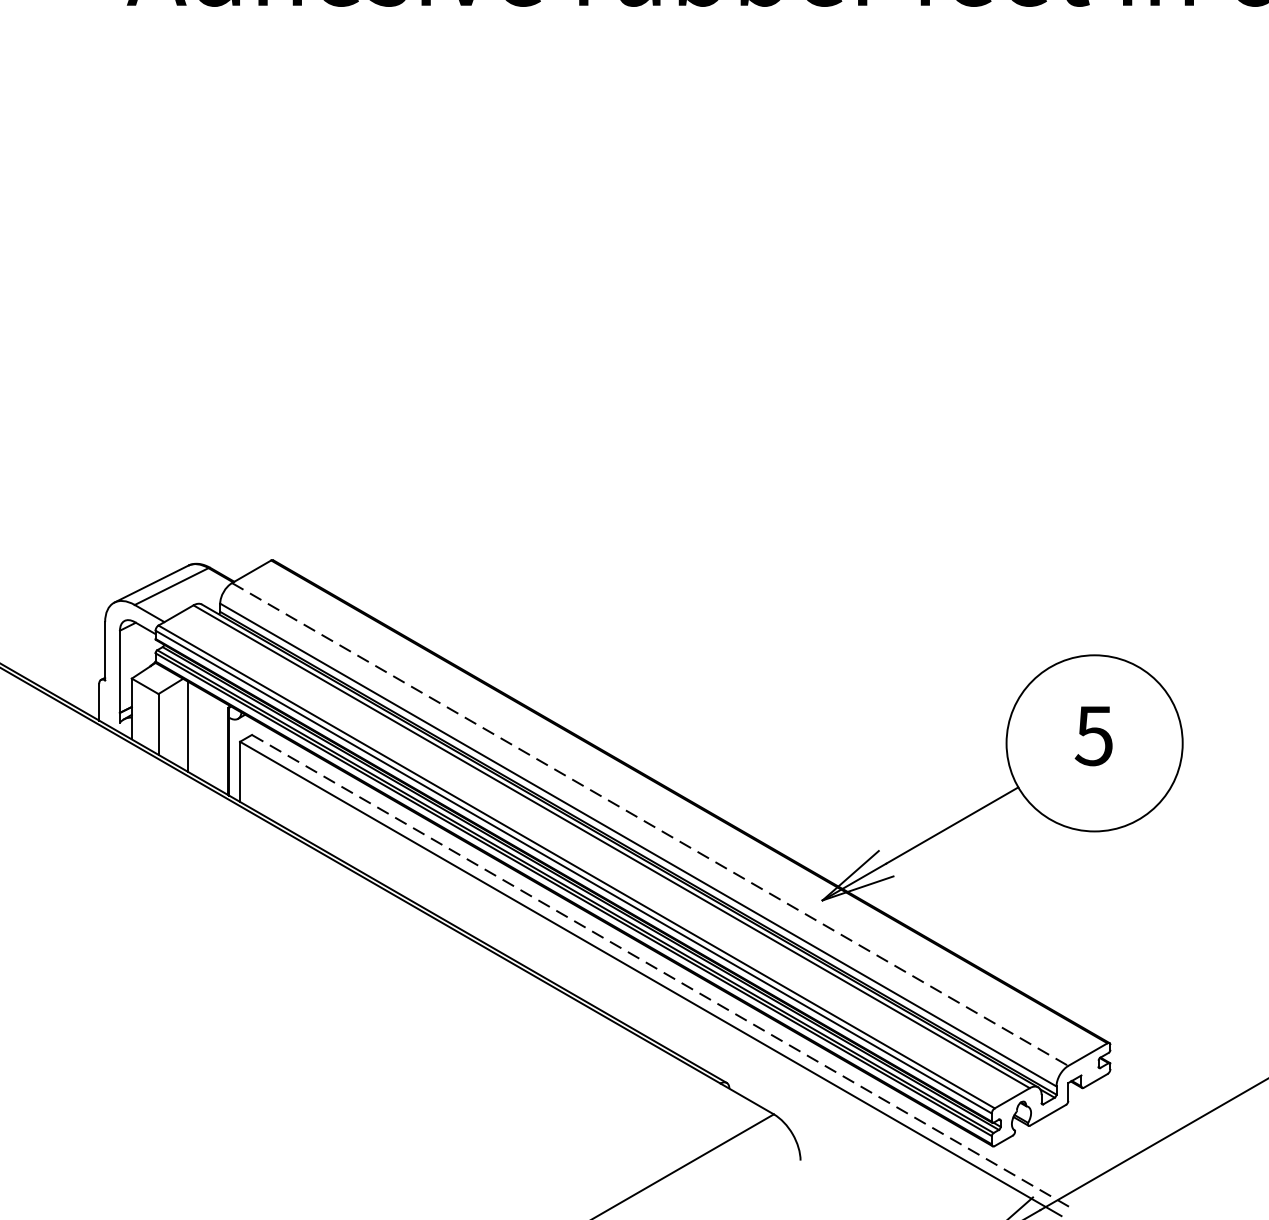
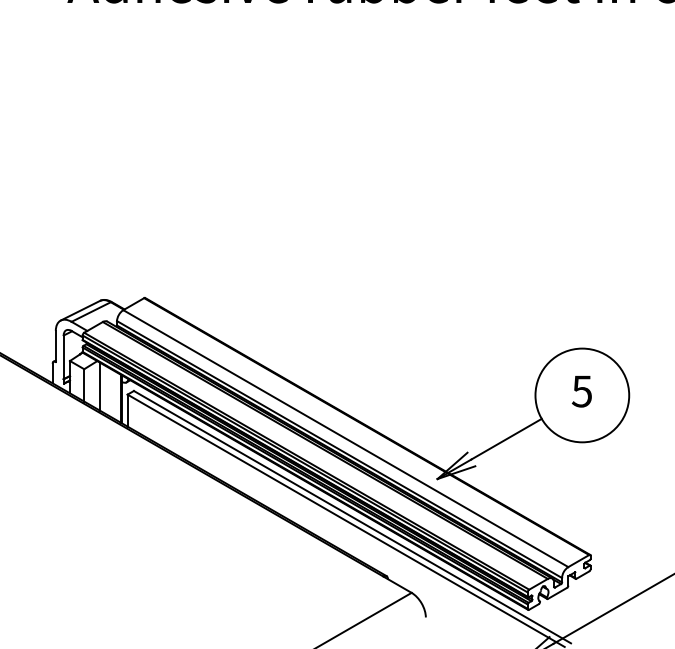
line: (649, 824) -> (345, 438), dashed -> solid
line: (662, 972) -> (352, 517), dashed -> solid

